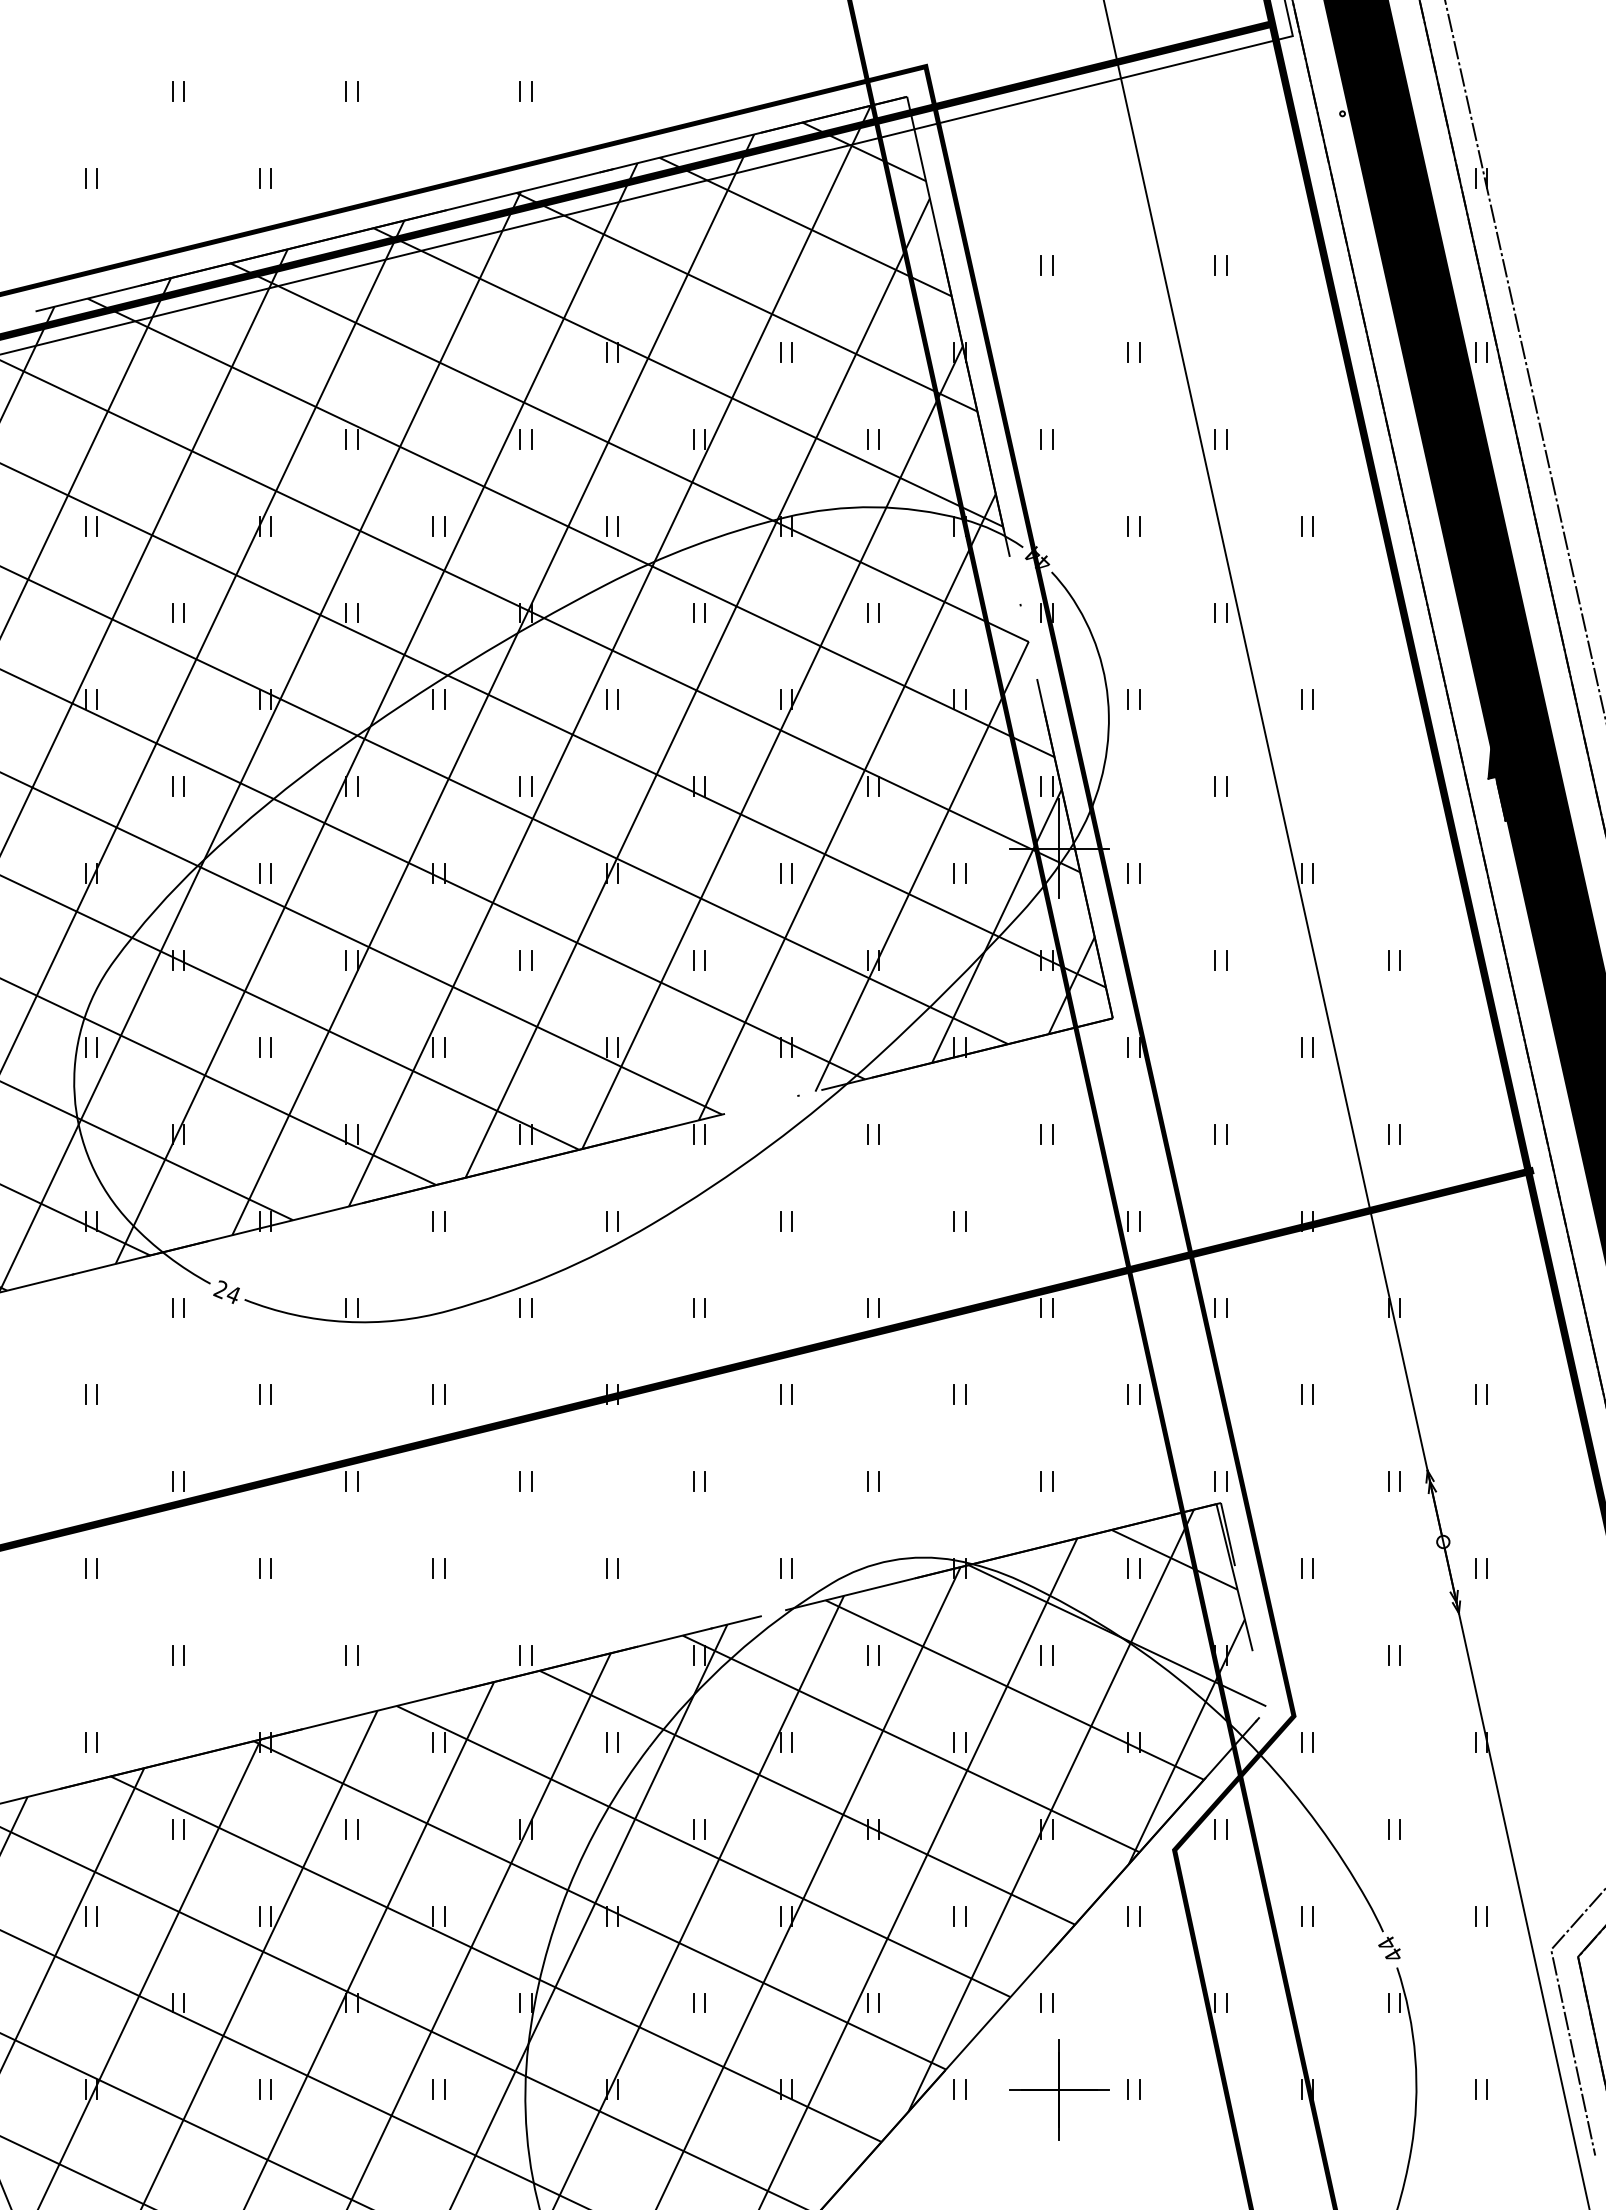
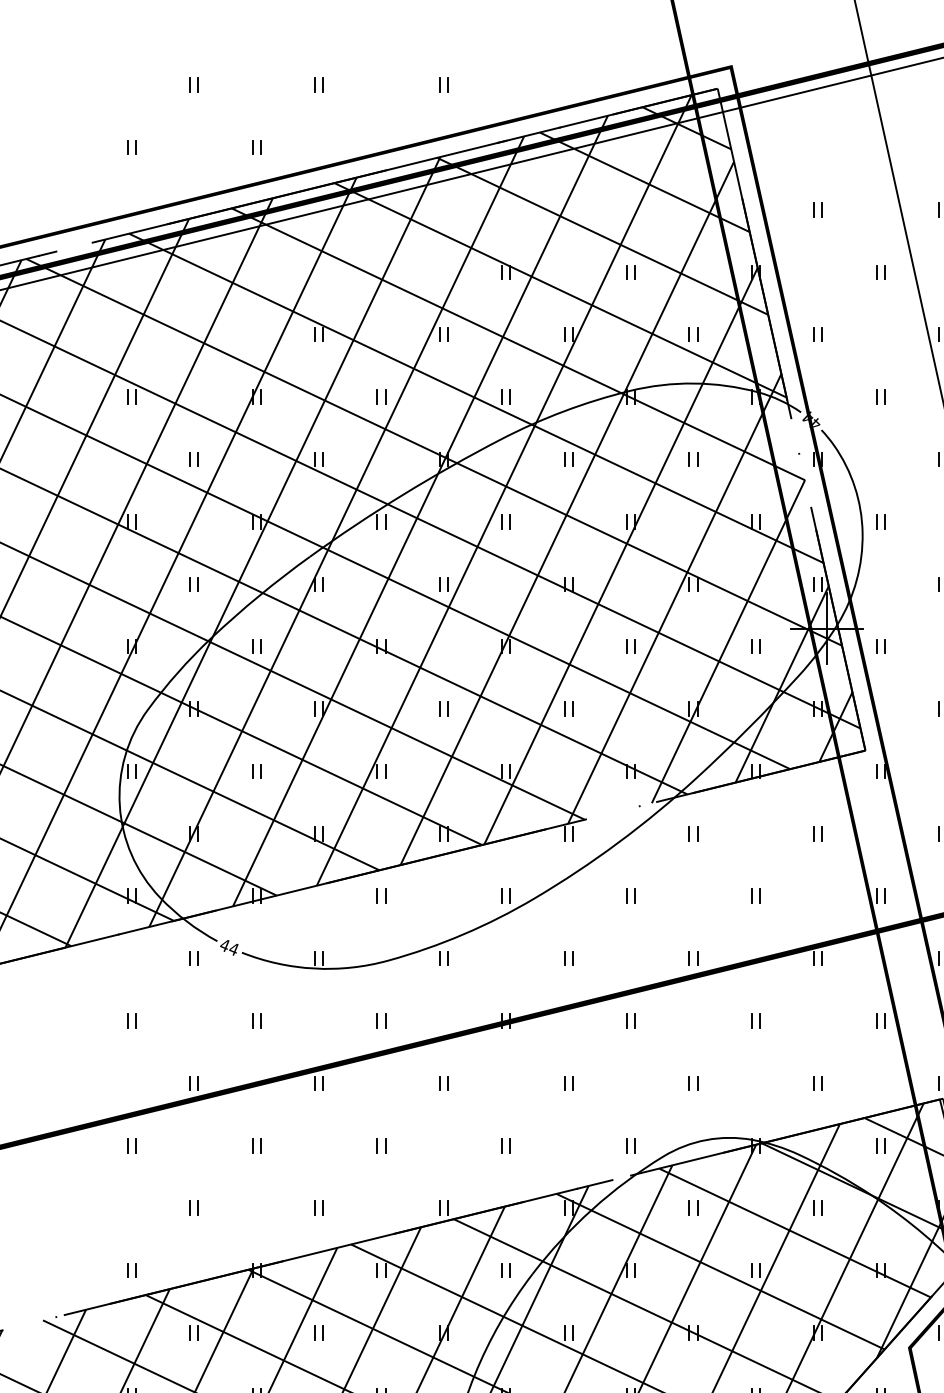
text: (220, 1289) -> (224, 945), 24 -> 44

